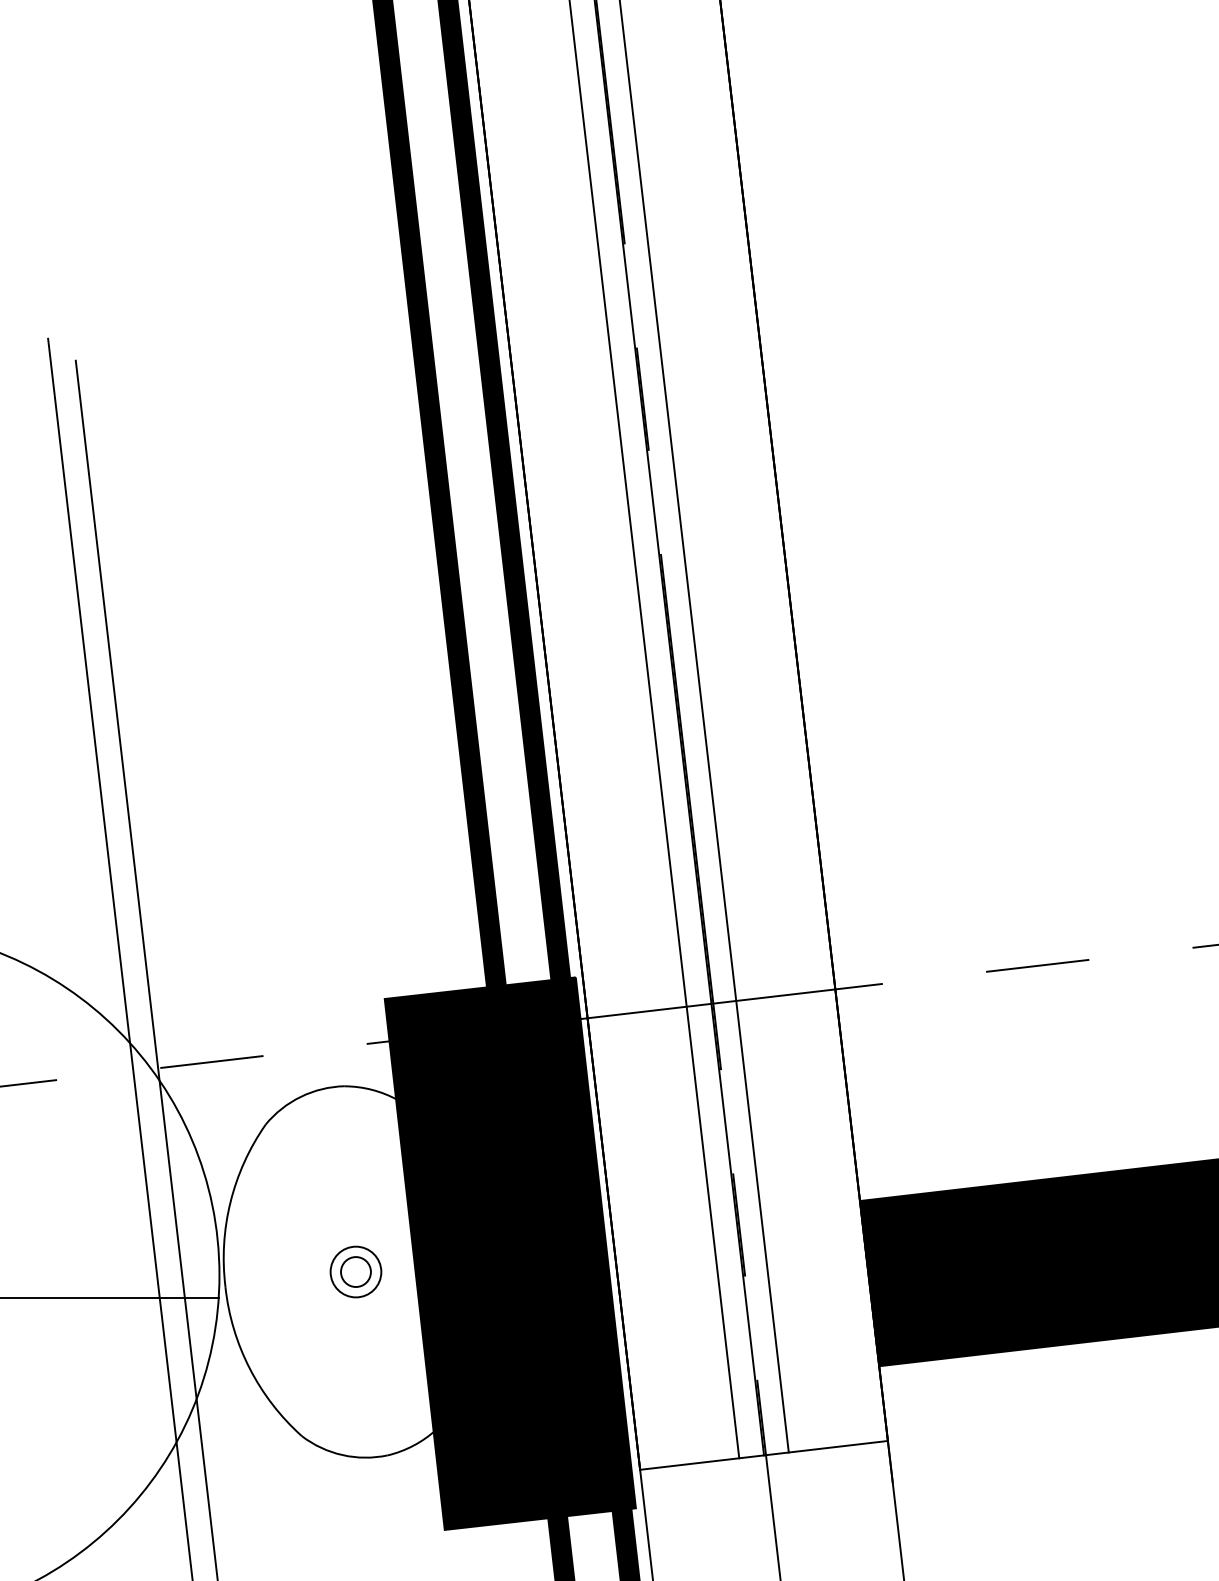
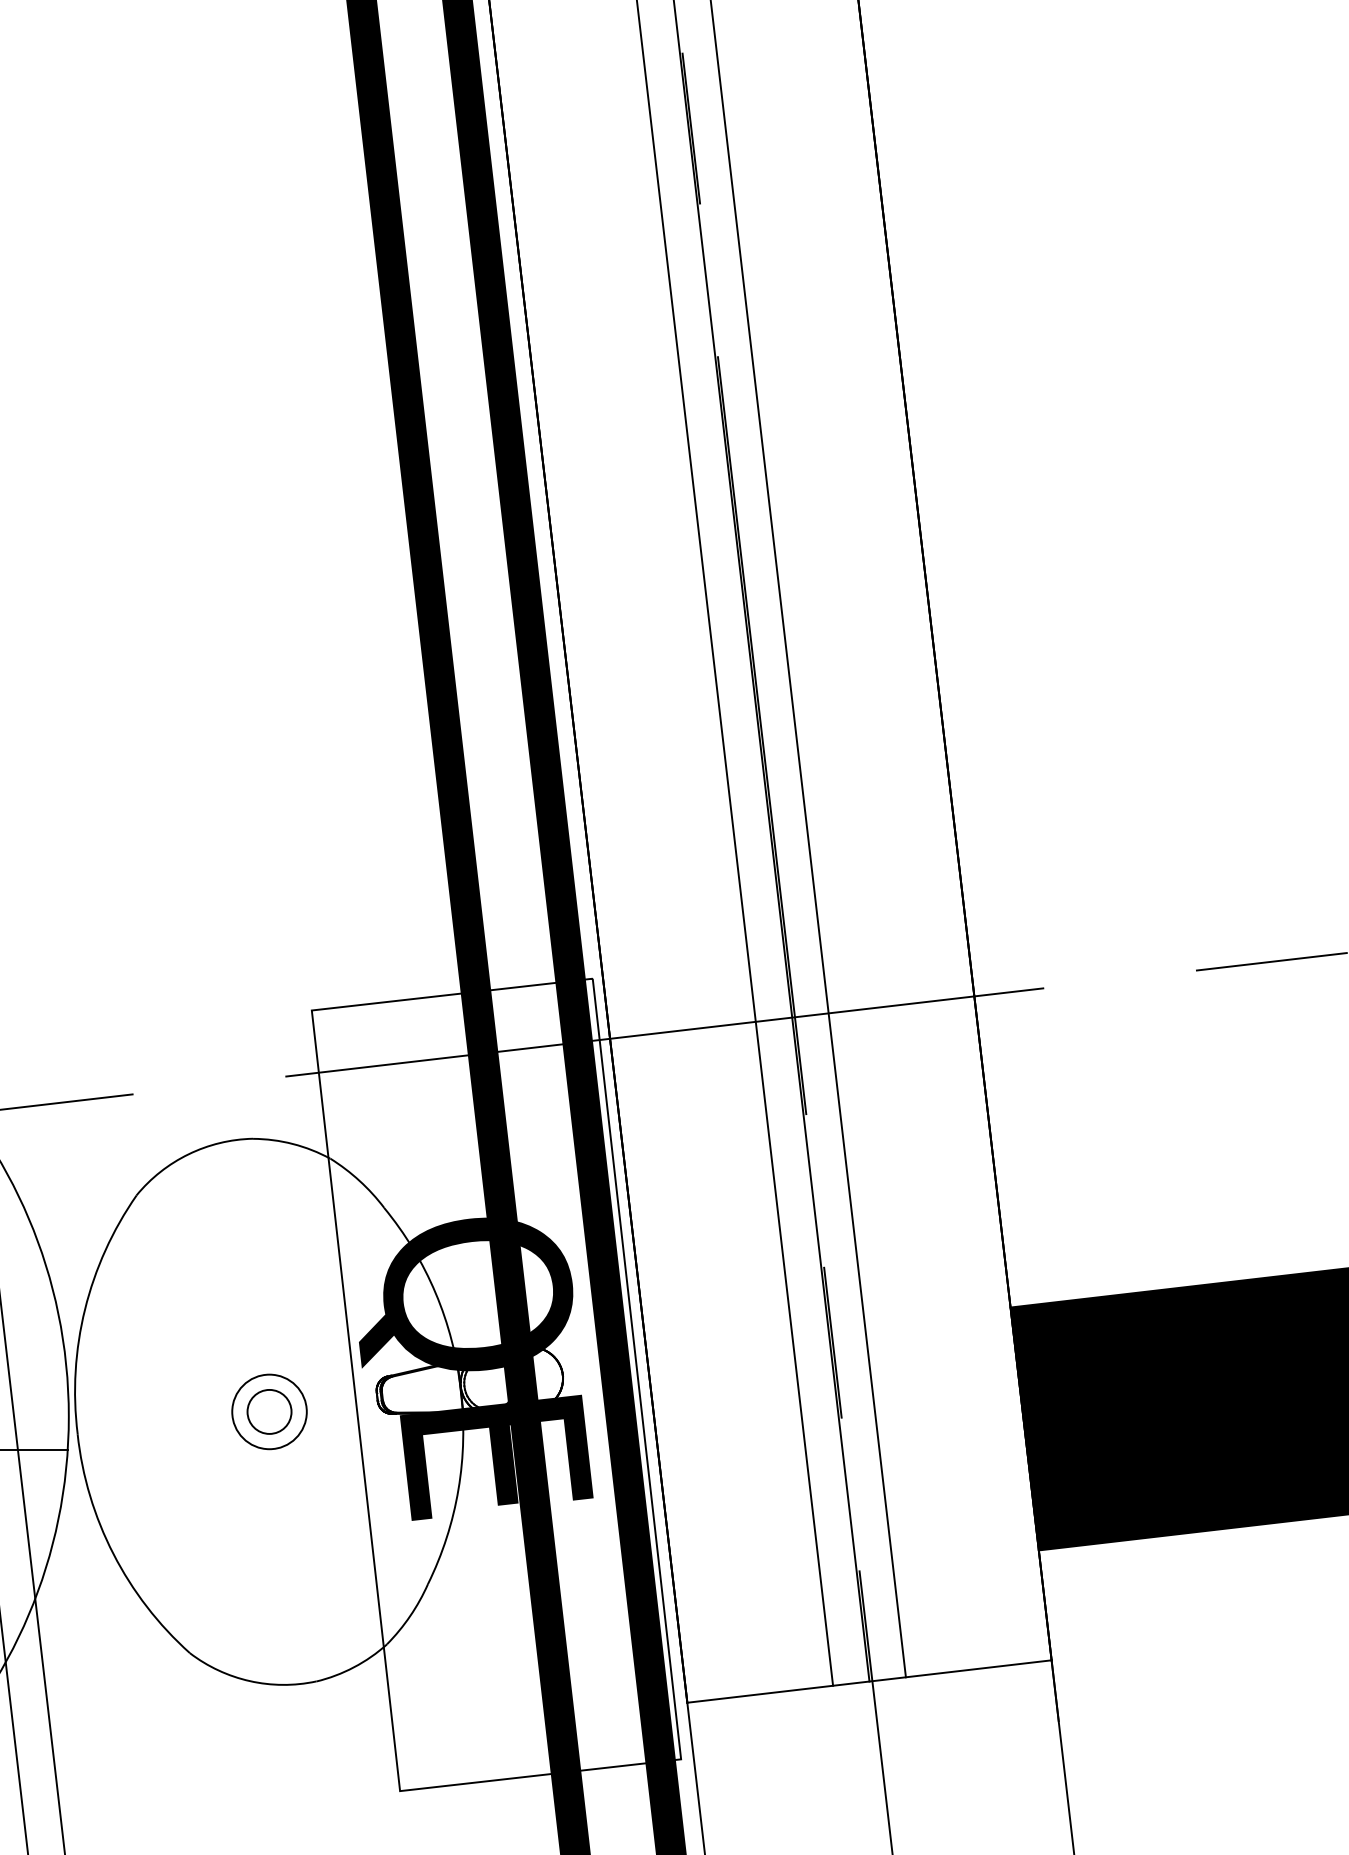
fill: (509, 1253) -> (495, 1384), removed

